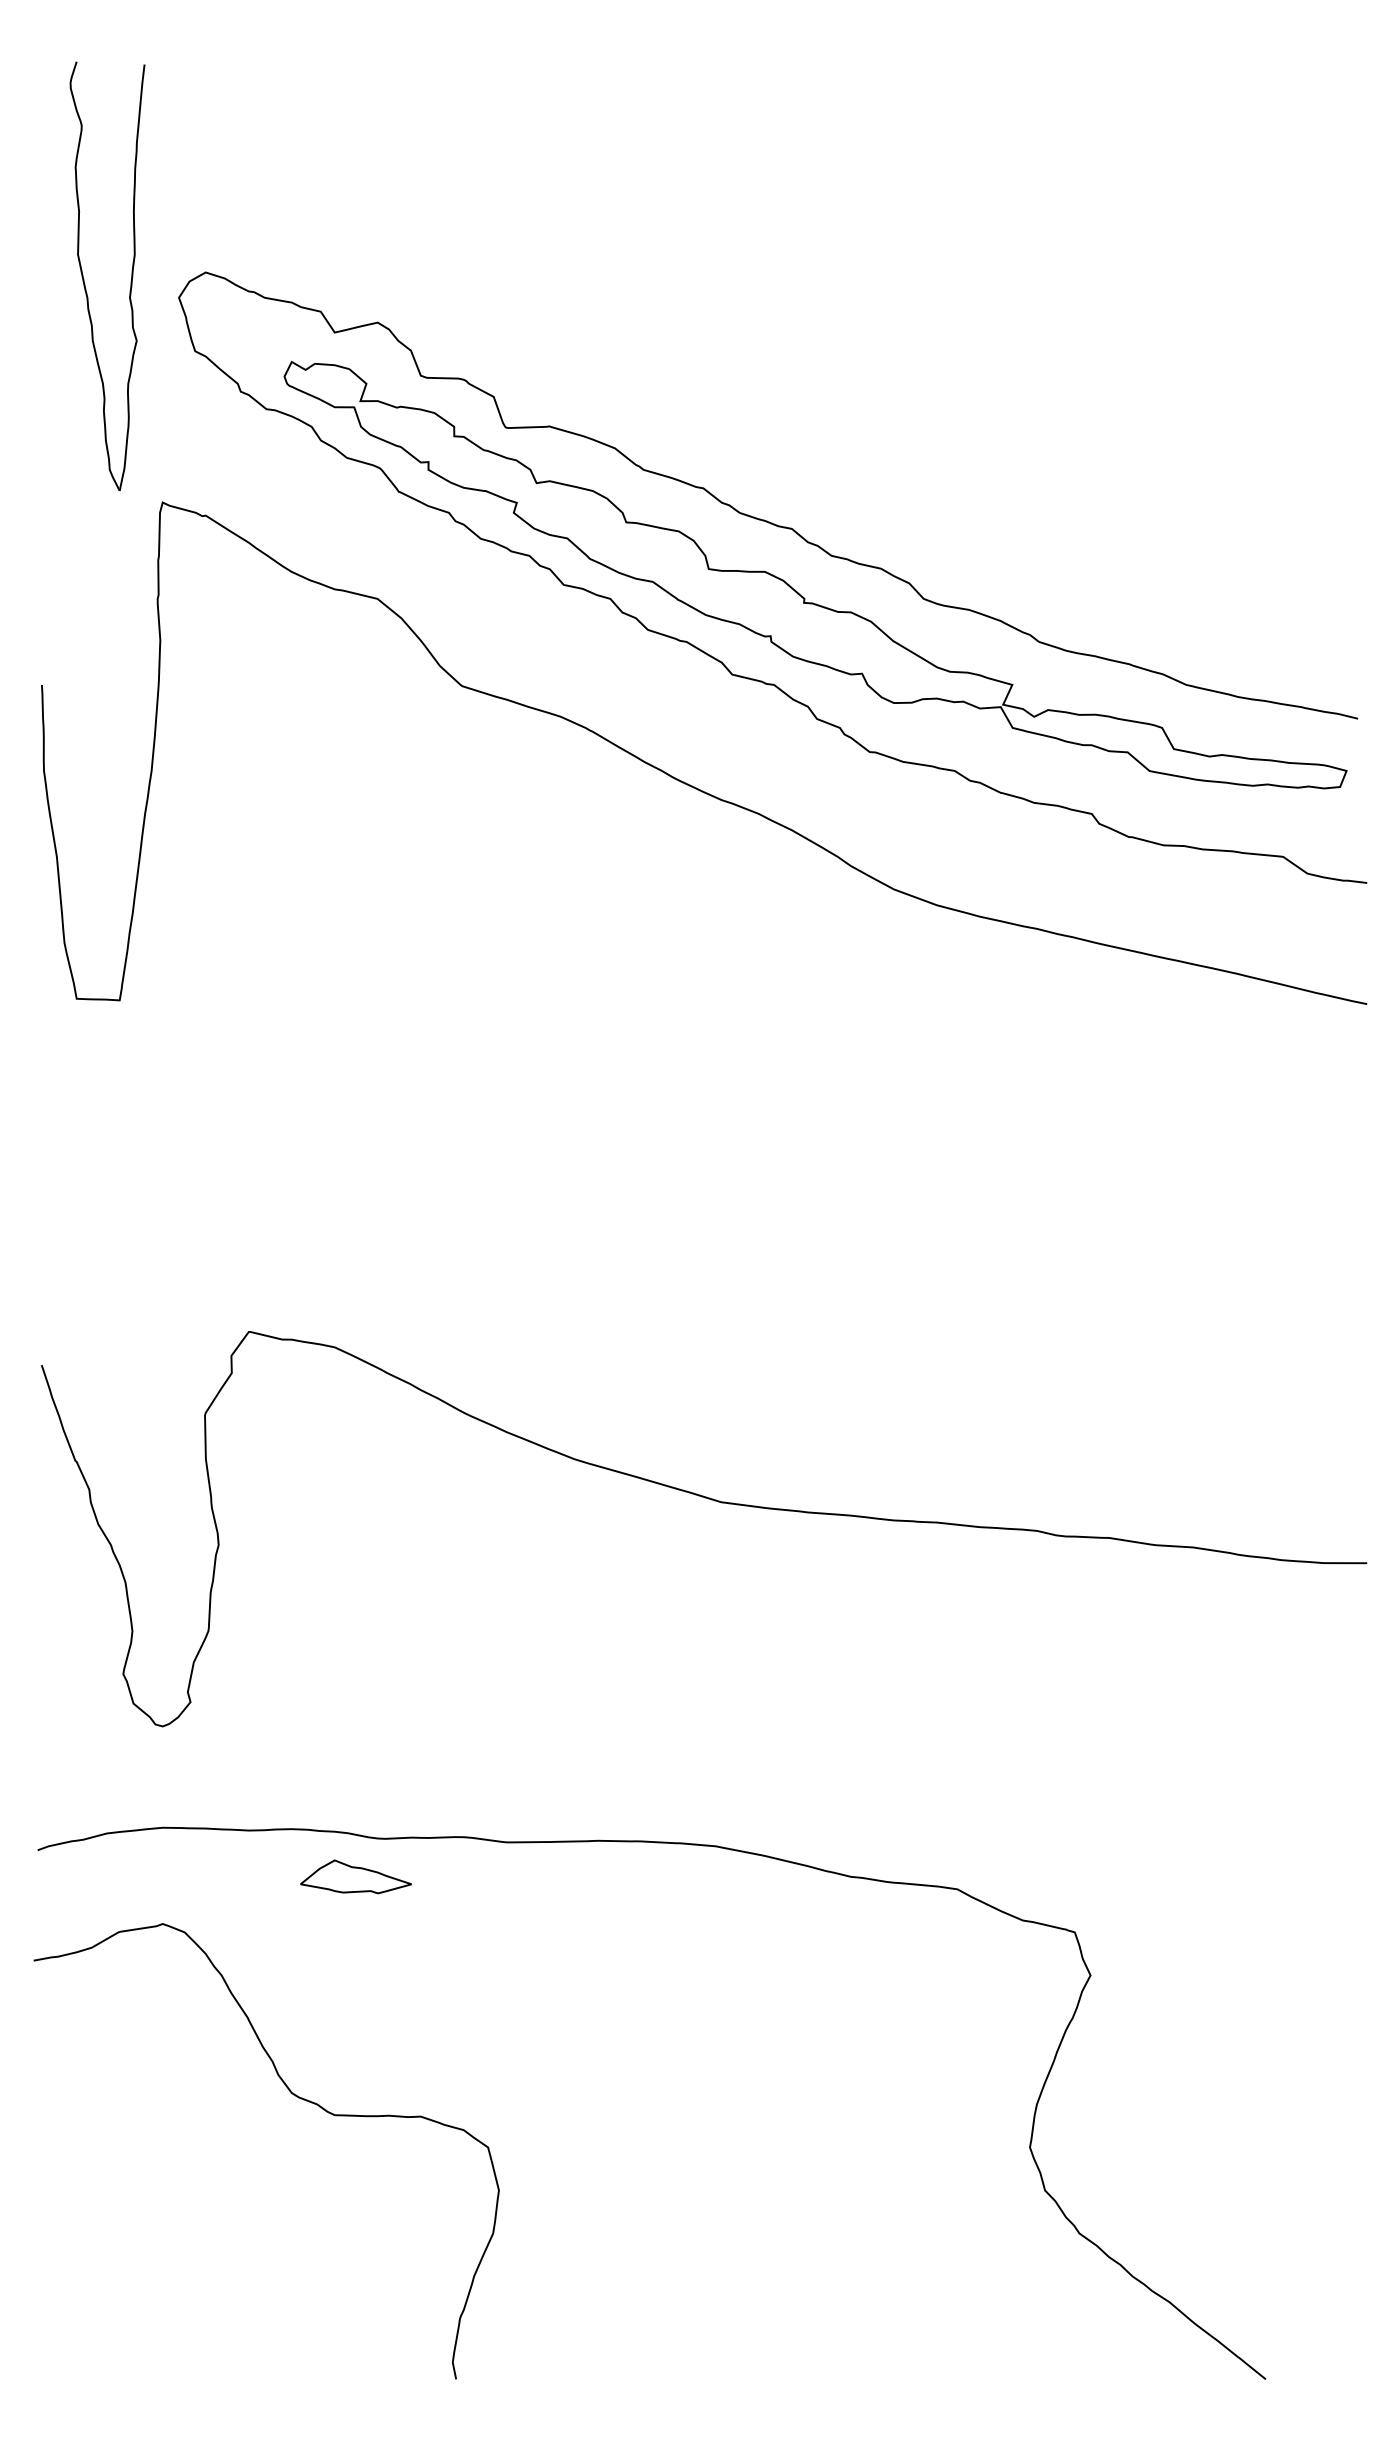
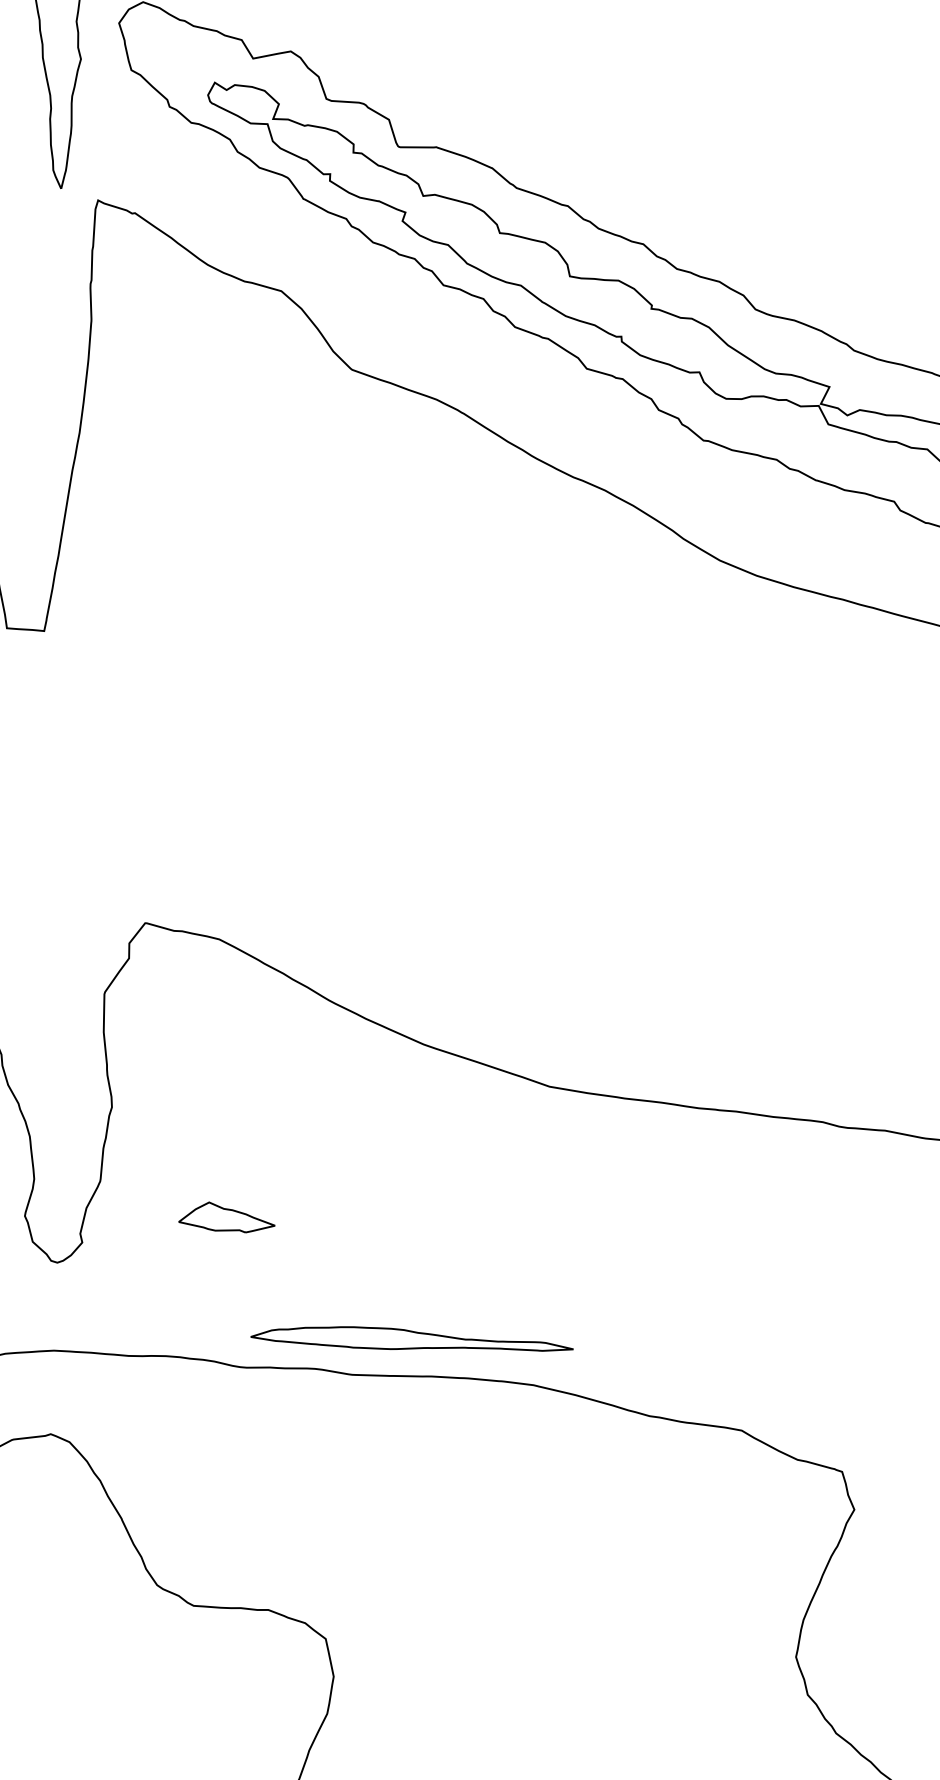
part: (574, 1799) -> (412, 1339), added
part: (355, 1876) -> (226, 1217), moved

